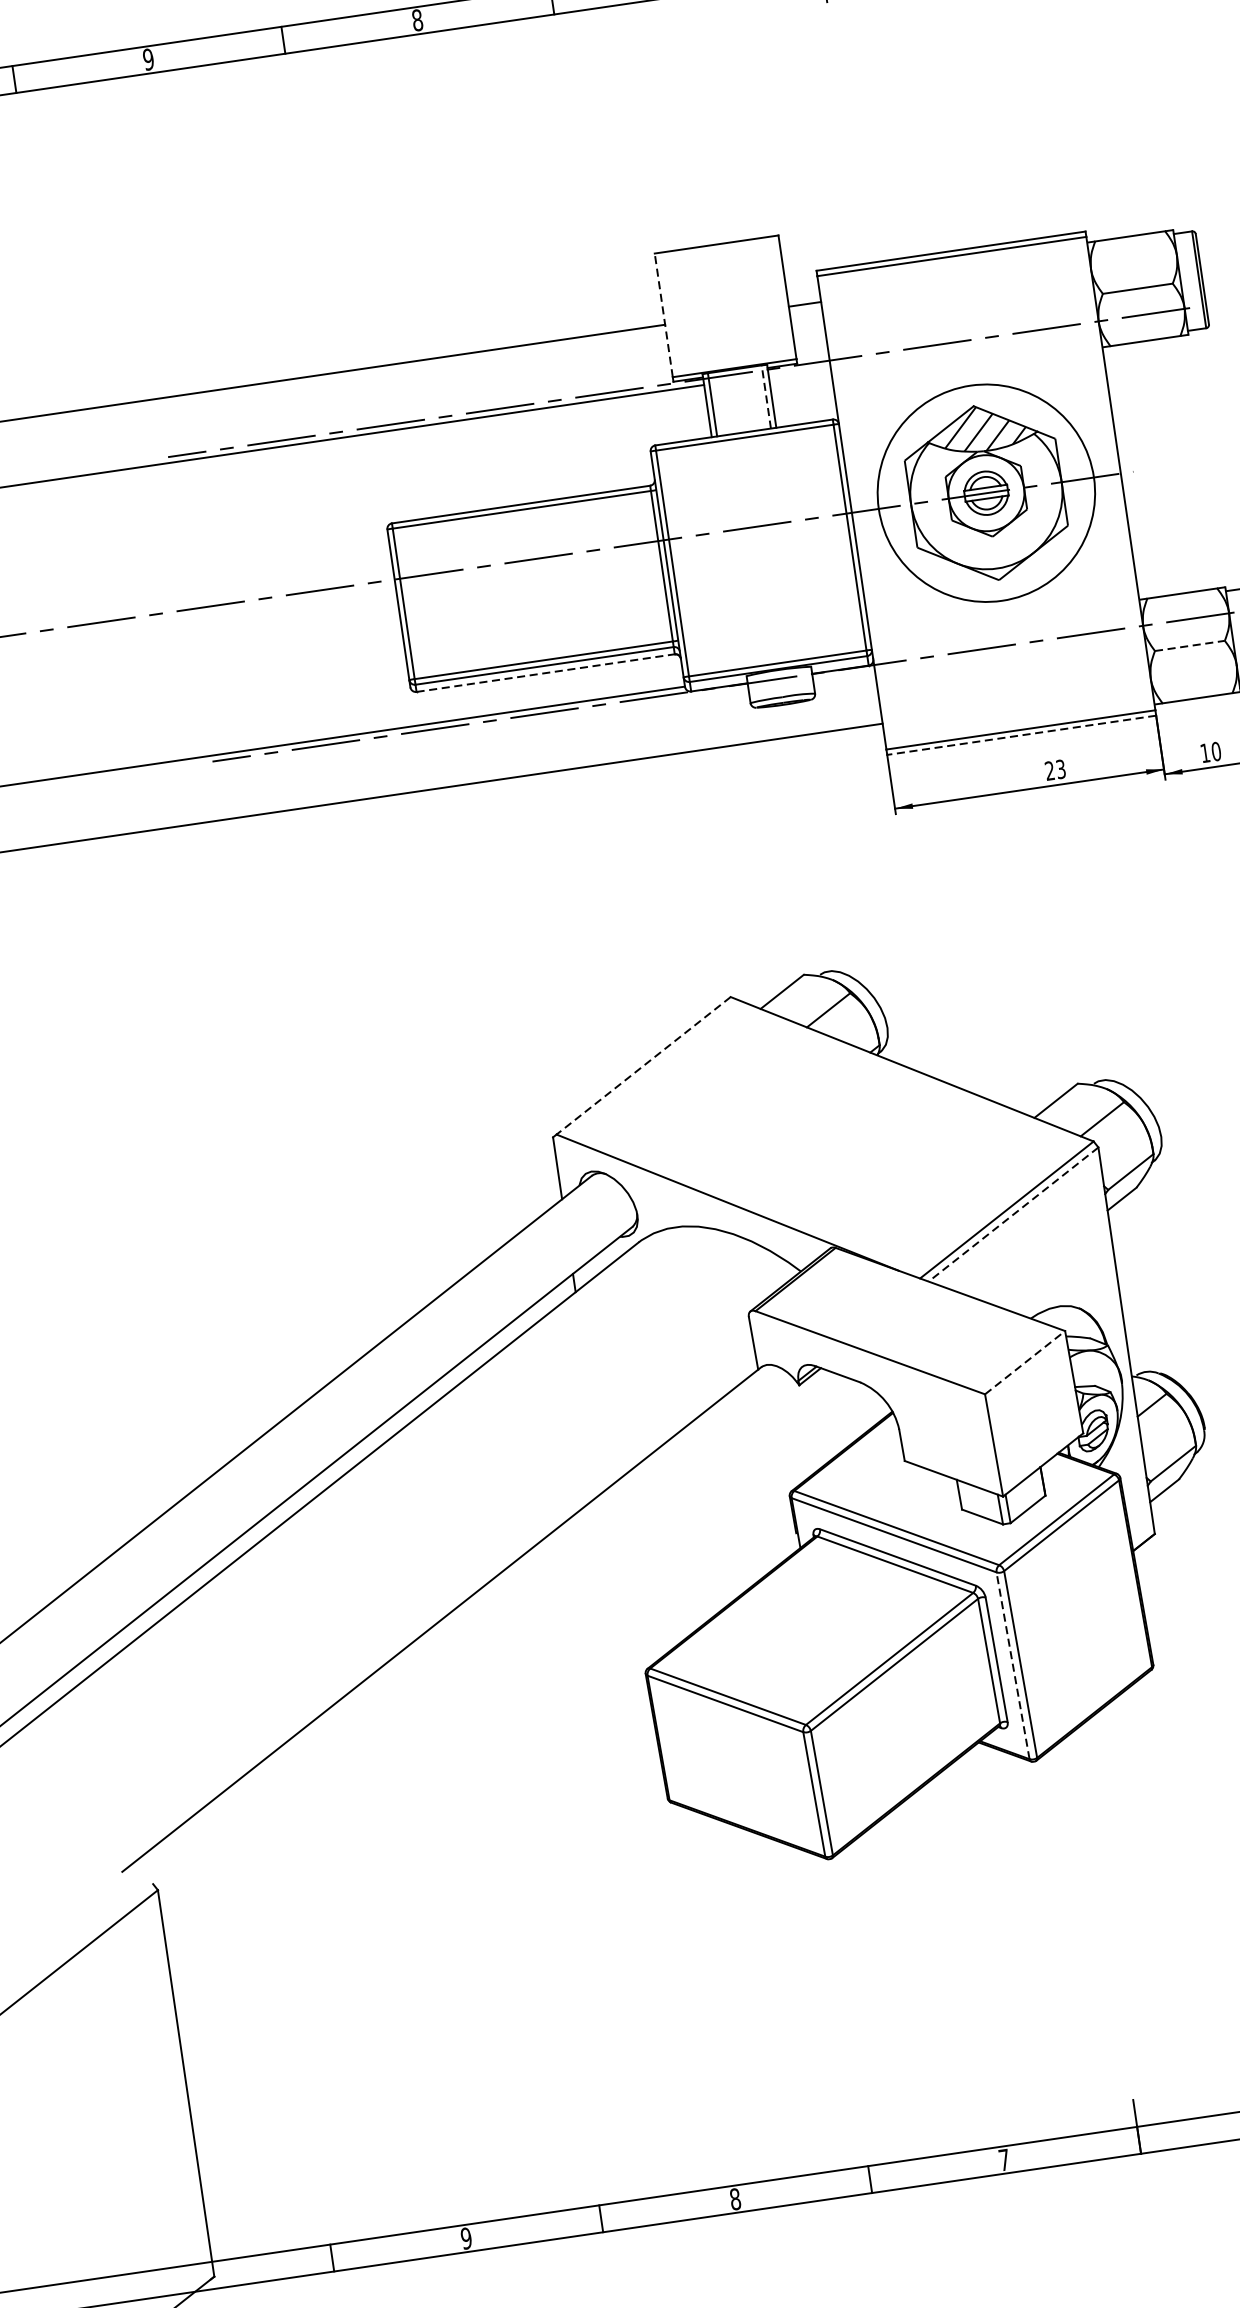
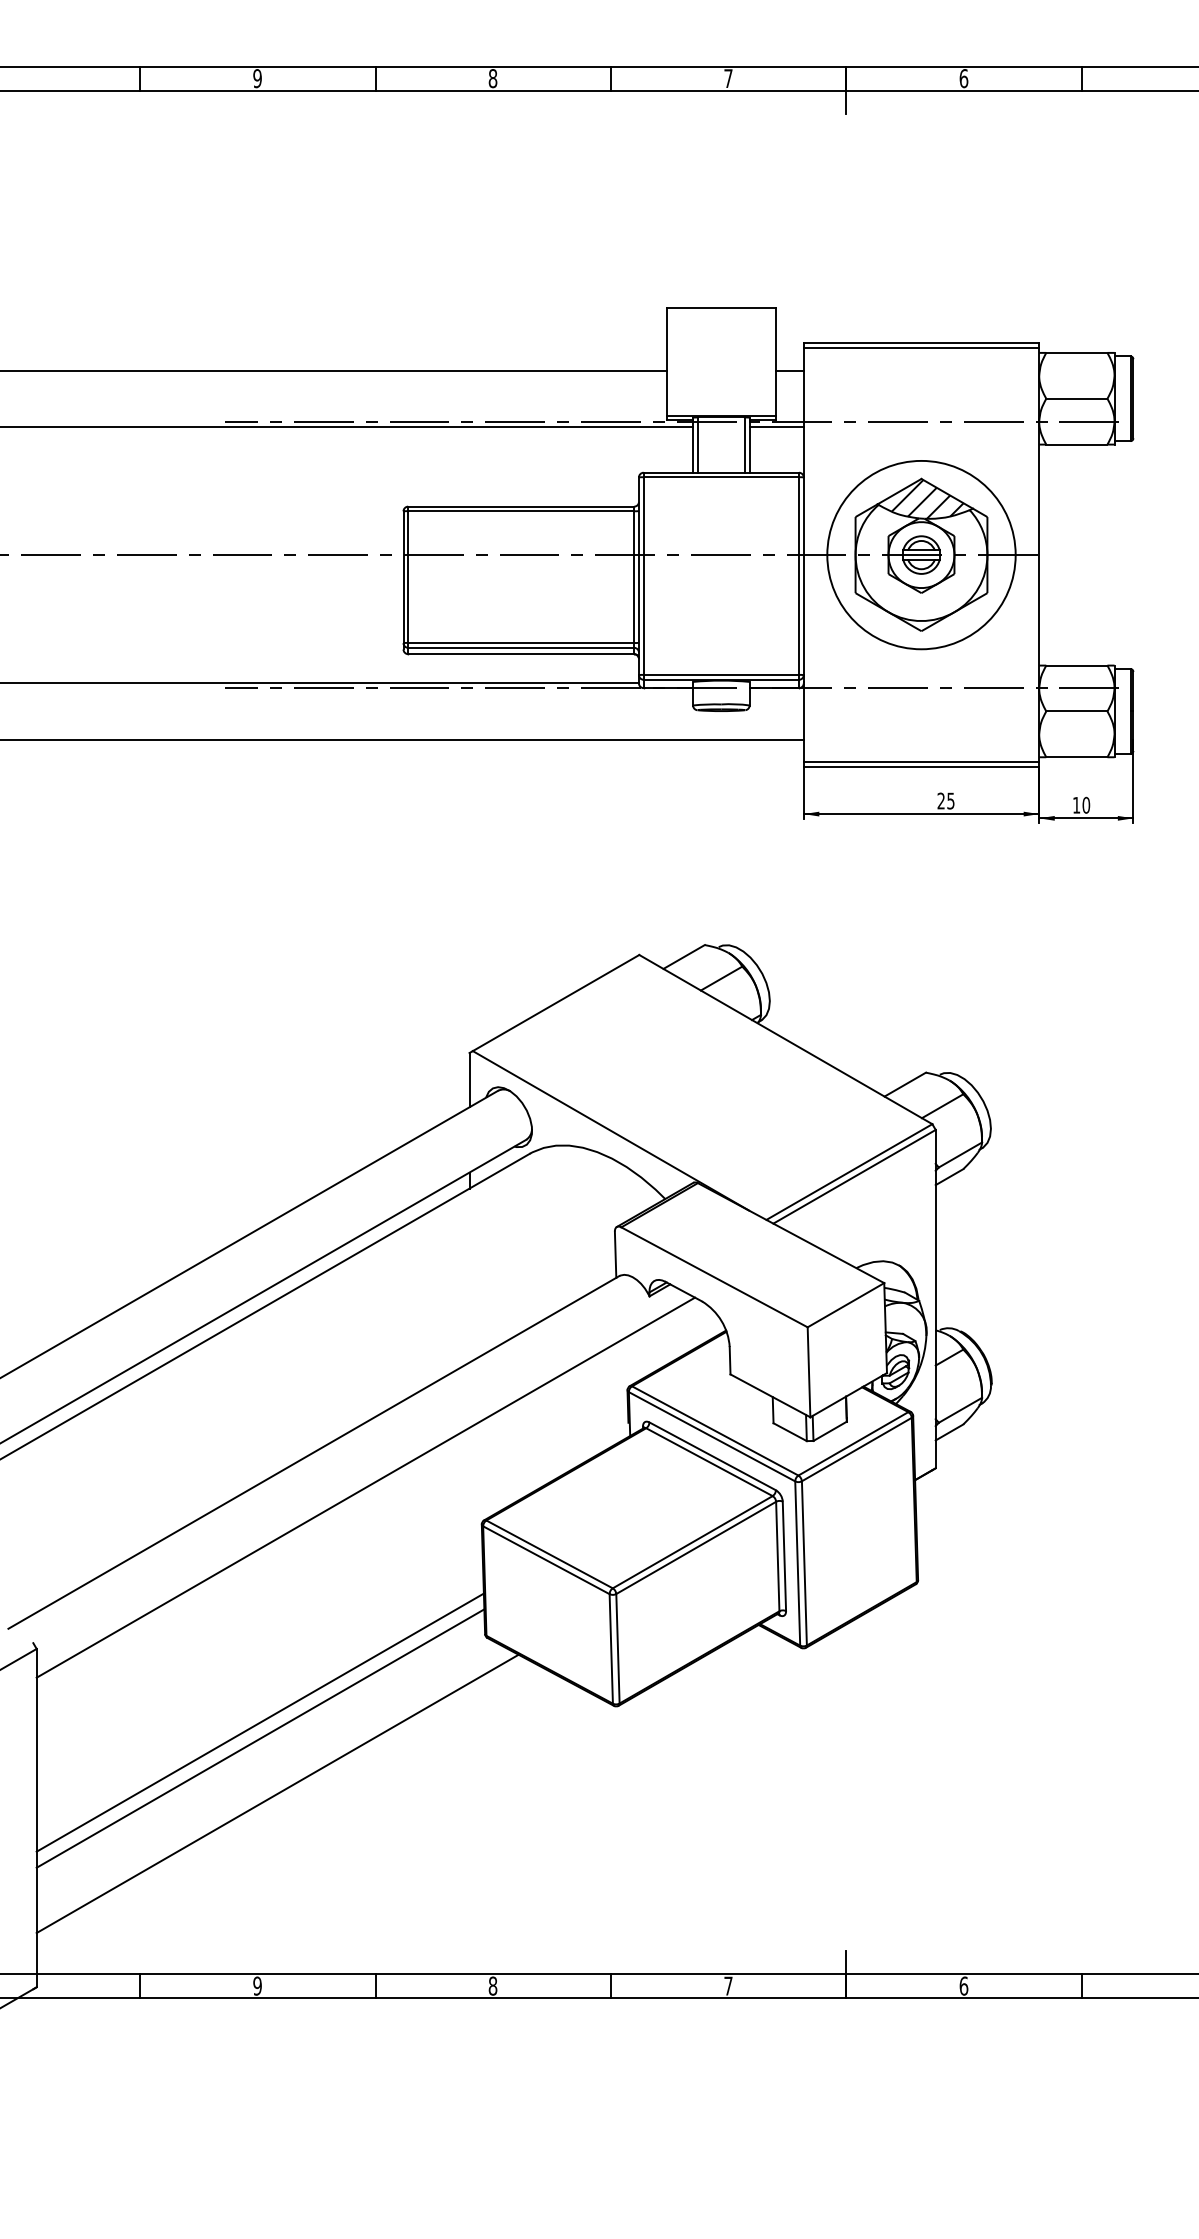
line: (663, 314) -> (667, 361), dashed -> solid
line: (799, 371) -> (776, 427), added
line: (765, 397) -> (744, 445), dashed -> solid
line: (1189, 646) -> (1076, 711), dashed -> solid
line: (546, 673) -> (521, 654), dashed -> solid
line: (1021, 735) -> (921, 767), dashed -> solid
text: (1060, 768) -> (950, 800), 23 -> 25
line: (643, 1066) -> (555, 1003), dashed -> solid
line: (1013, 1214) -> (854, 1176), dashed -> solid
line: (1025, 1361) -> (846, 1304), dashed -> solid
line: (506, 1650) -> (365, 1487), added
line: (1012, 1665) -> (797, 1563), dashed -> solid
line: (424, 1937) -> (259, 1722), added
line: (428, 1955) -> (260, 1738), added
line: (457, 2015) -> (277, 1793), added

